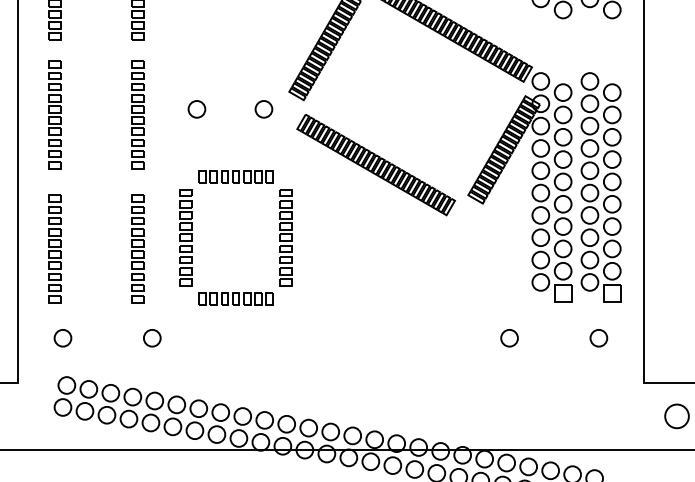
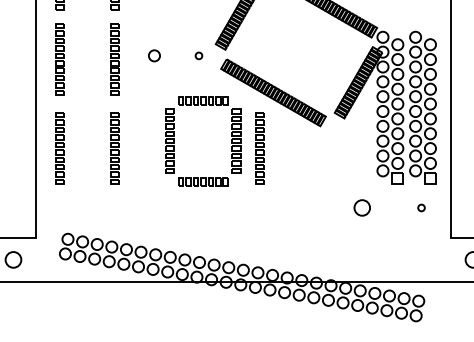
circle: (263, 108) -> (198, 55), size x0.6
part: (278, 238) -> (231, 141), moved
part: (355, 248) -> (259, 148), added
circle: (63, 337) -> (65, 207), removed
circle: (151, 337) -> (124, 207), removed
circle: (508, 337) -> (361, 207), size x1.4
circle: (598, 337) -> (421, 207), size x0.6

